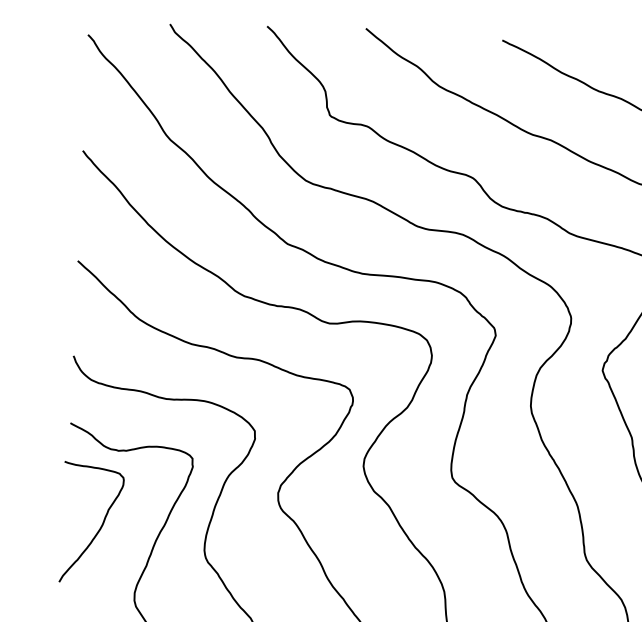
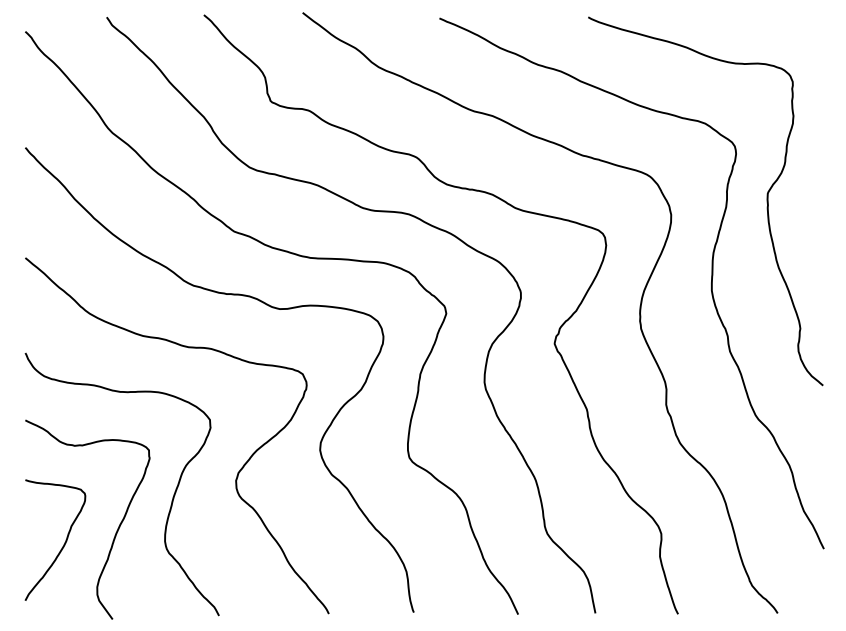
curve: (99, 527) -> (63, 544), moved

